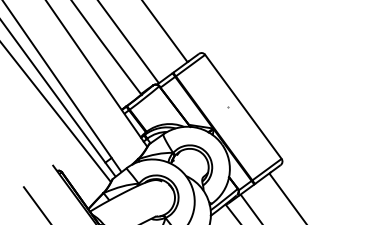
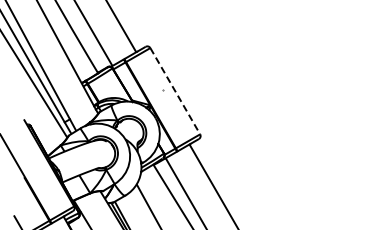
line: (243, 107) -> (175, 91), solid -> dashed

